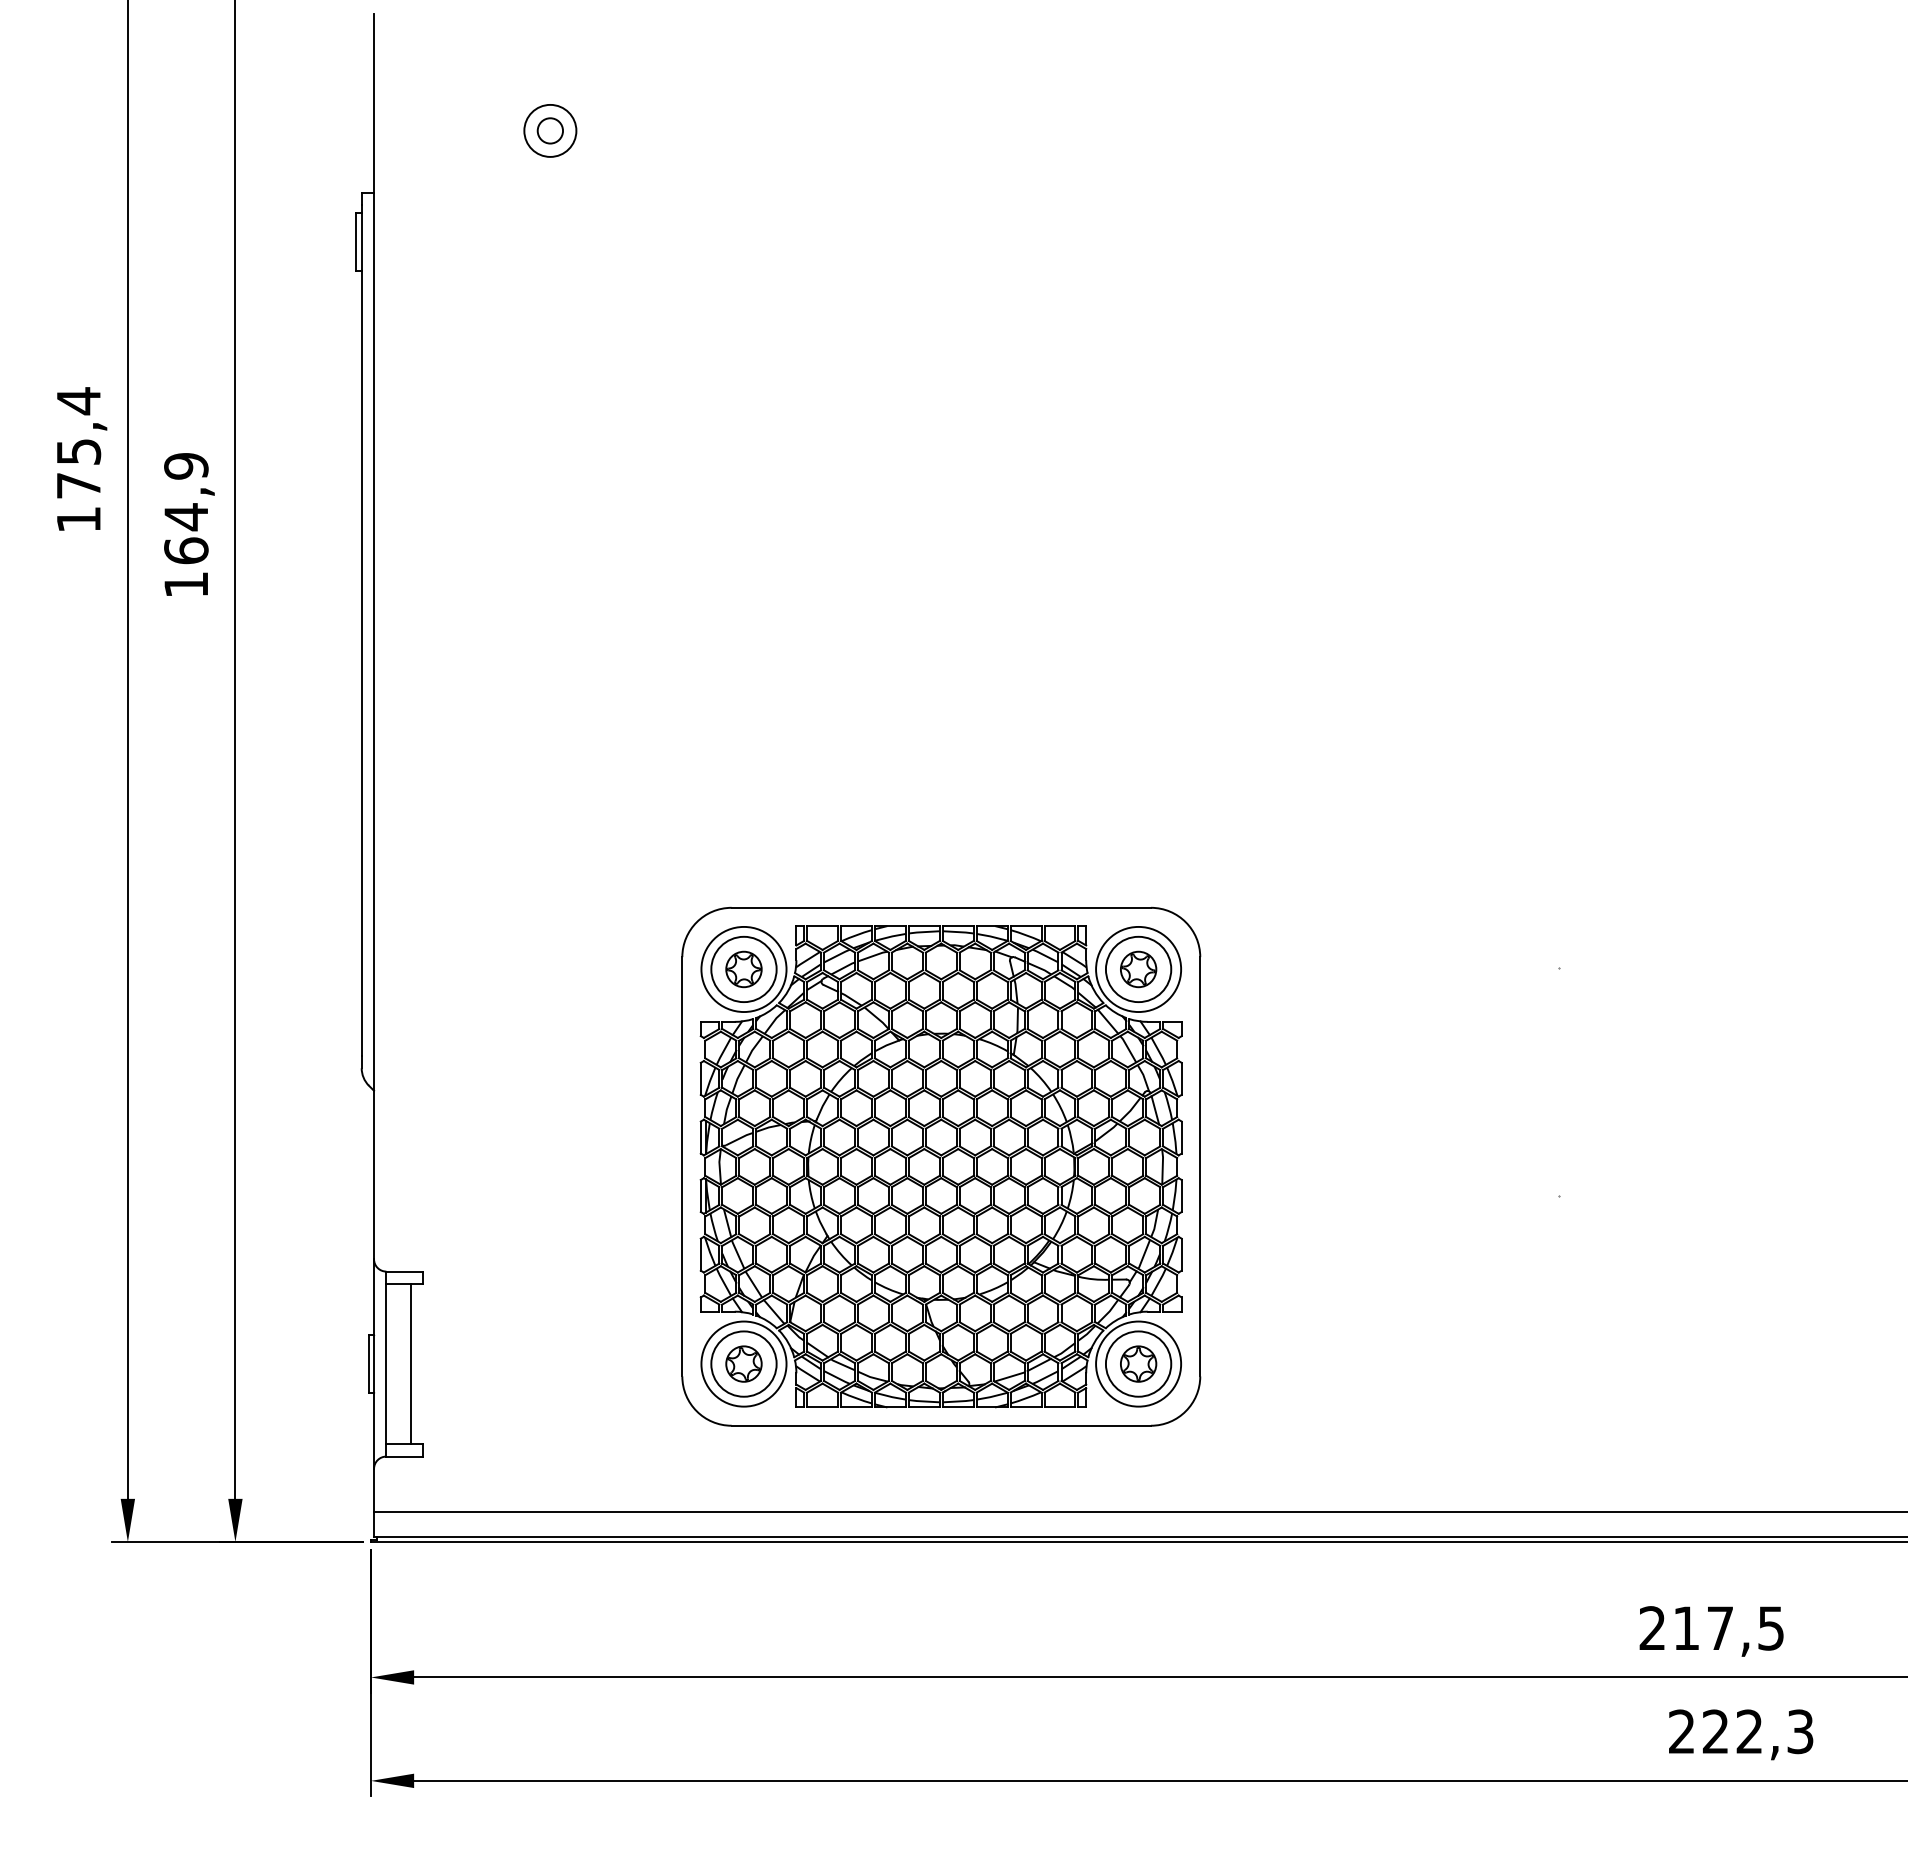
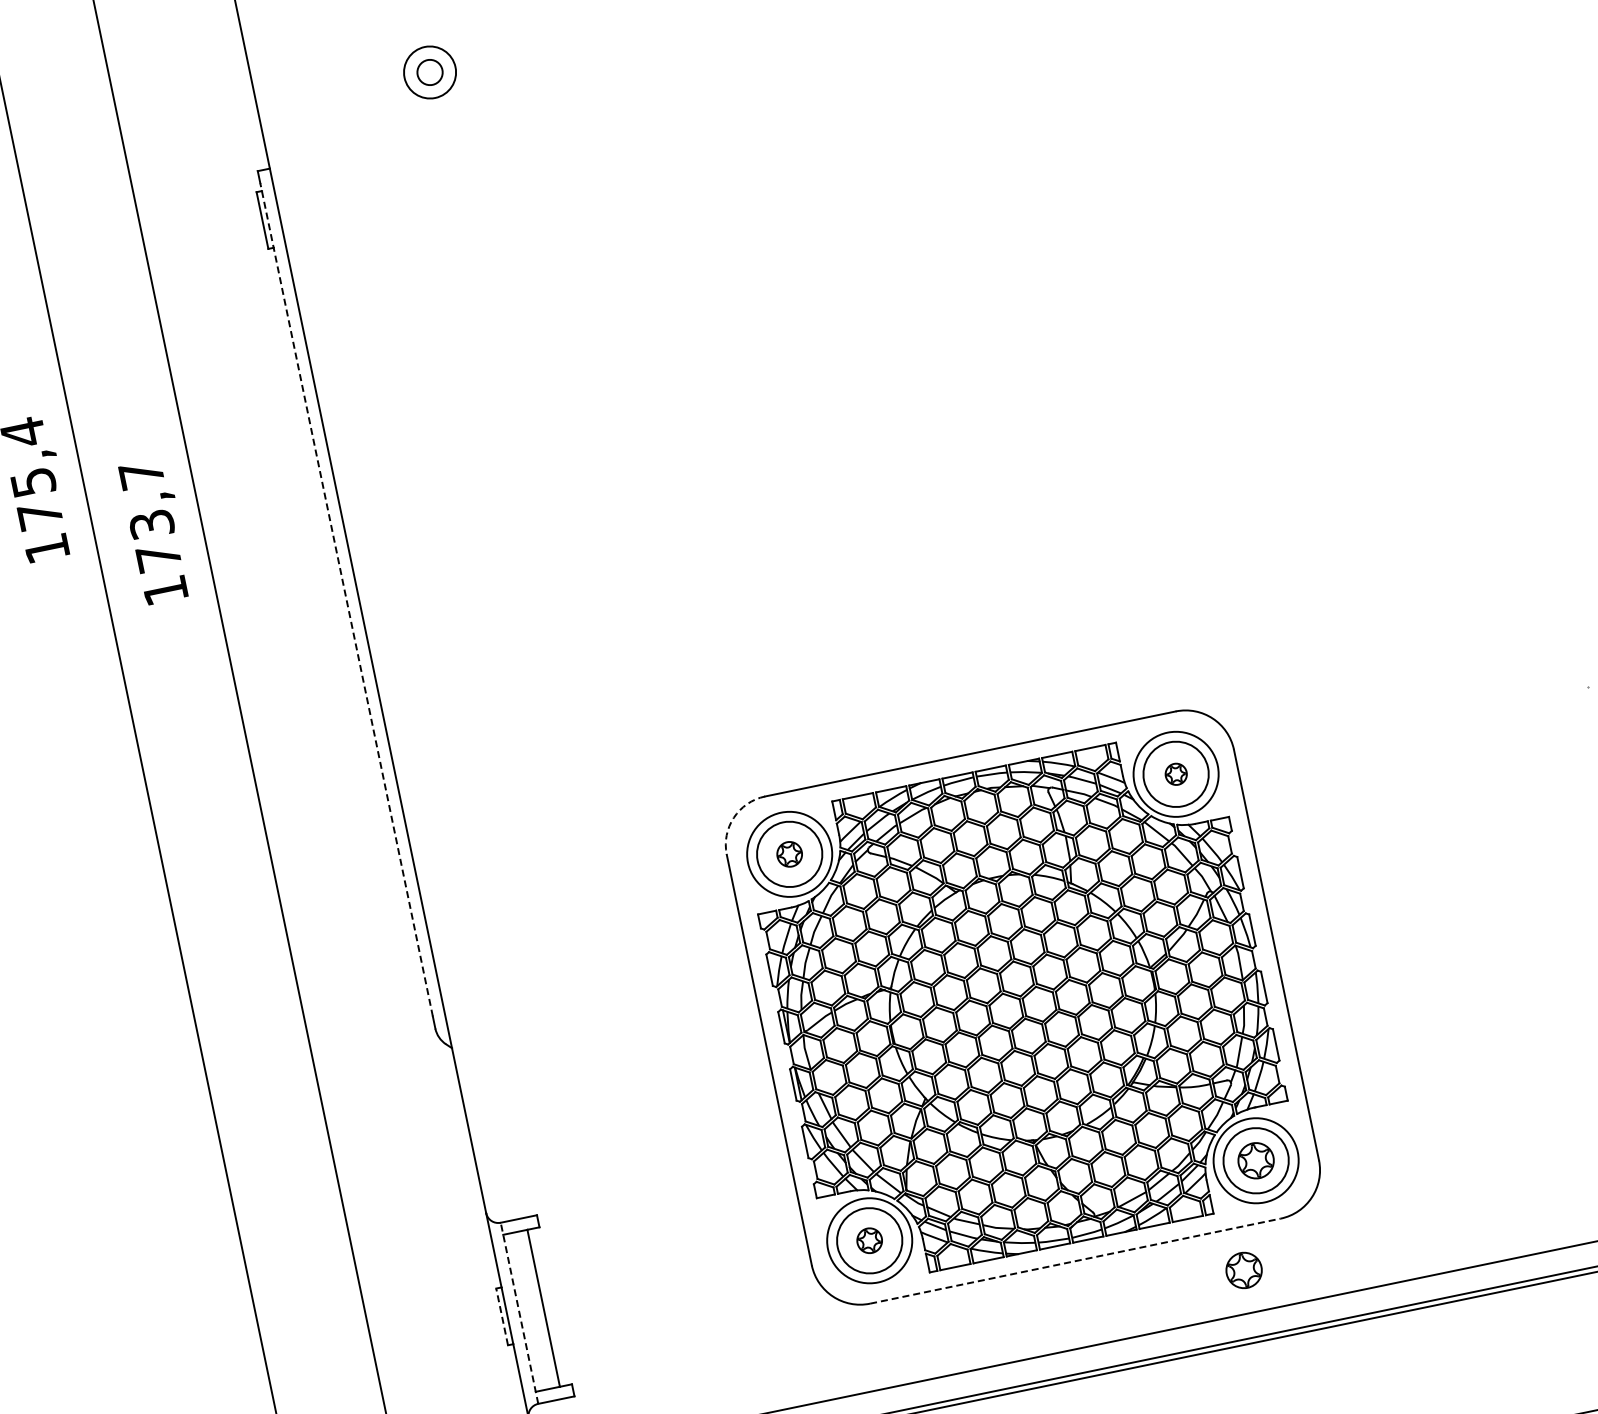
text: (186, 508) -> (150, 516), 164,9 -> 173,7
line: (361, 630) -> (346, 600), solid -> dashed
arc: (696, 922) -> (733, 818), solid -> dashed
part: (743, 969) -> (789, 854), size x0.7
part: (1138, 969) -> (1176, 774), size x0.6
line: (386, 1363) -> (519, 1312), solid -> dashed
part: (743, 1363) -> (869, 1240), size x0.7
line: (368, 1364) -> (502, 1317), solid -> dashed
line: (941, 1425) -> (1075, 1260), solid -> dashed
part: (1104, 1468) -> (1243, 1269), added

